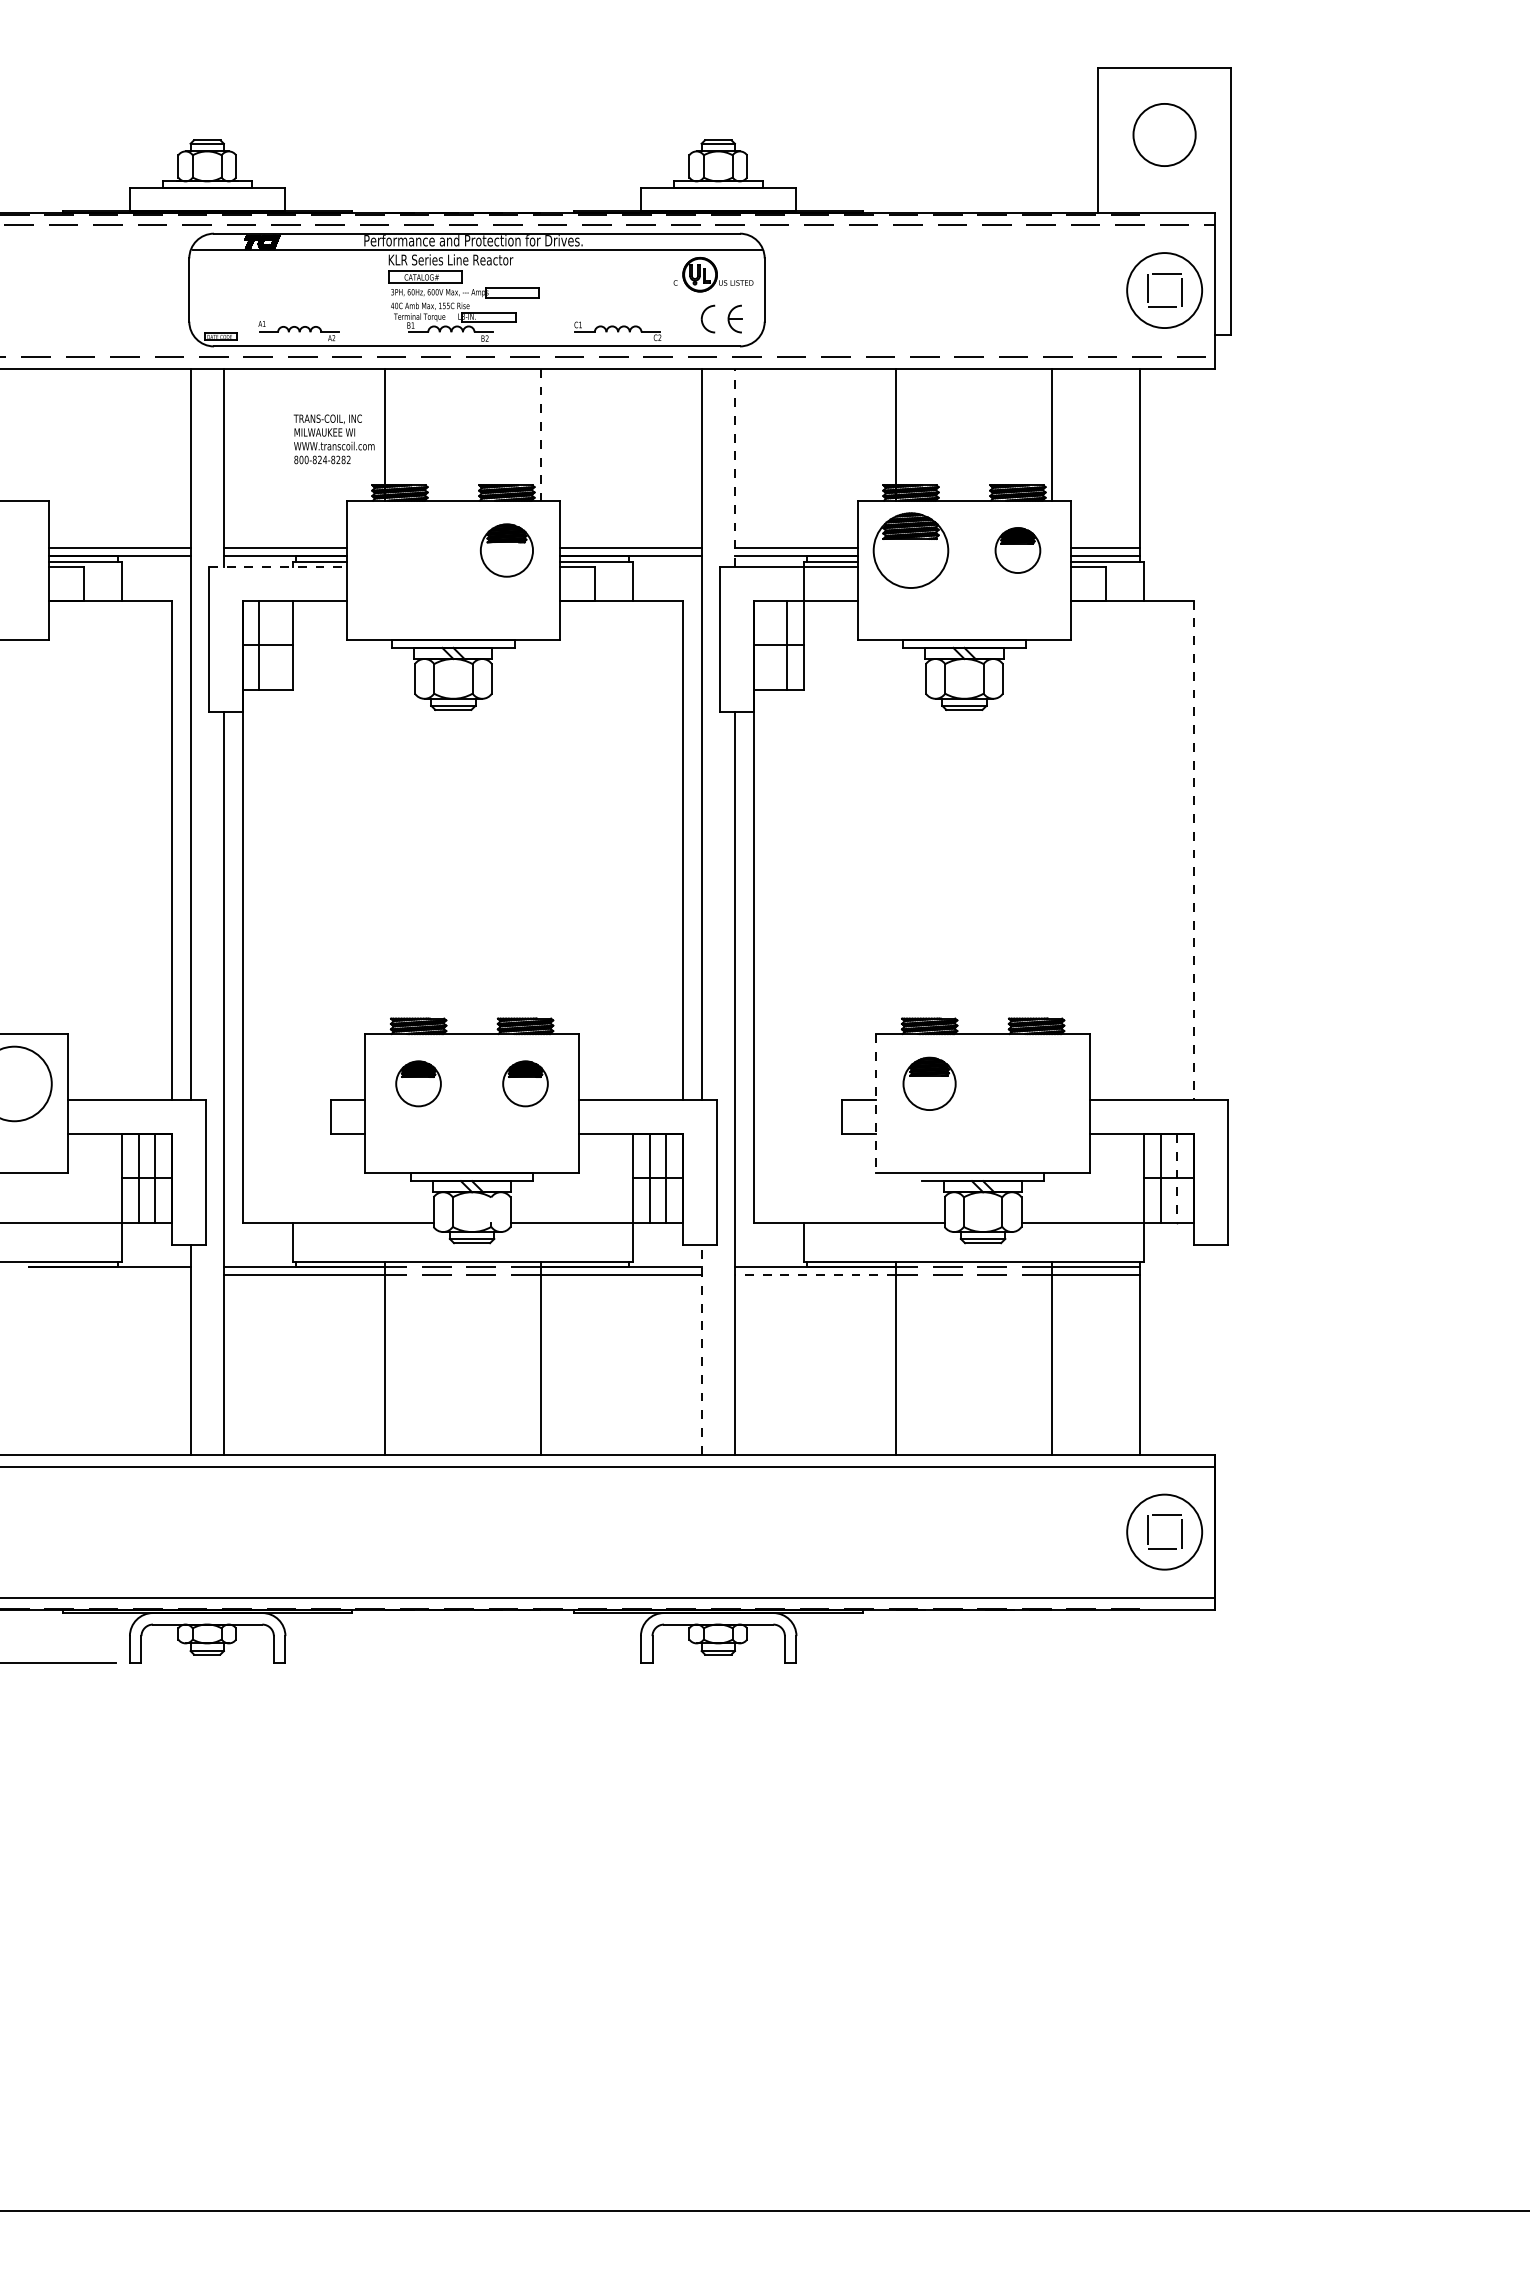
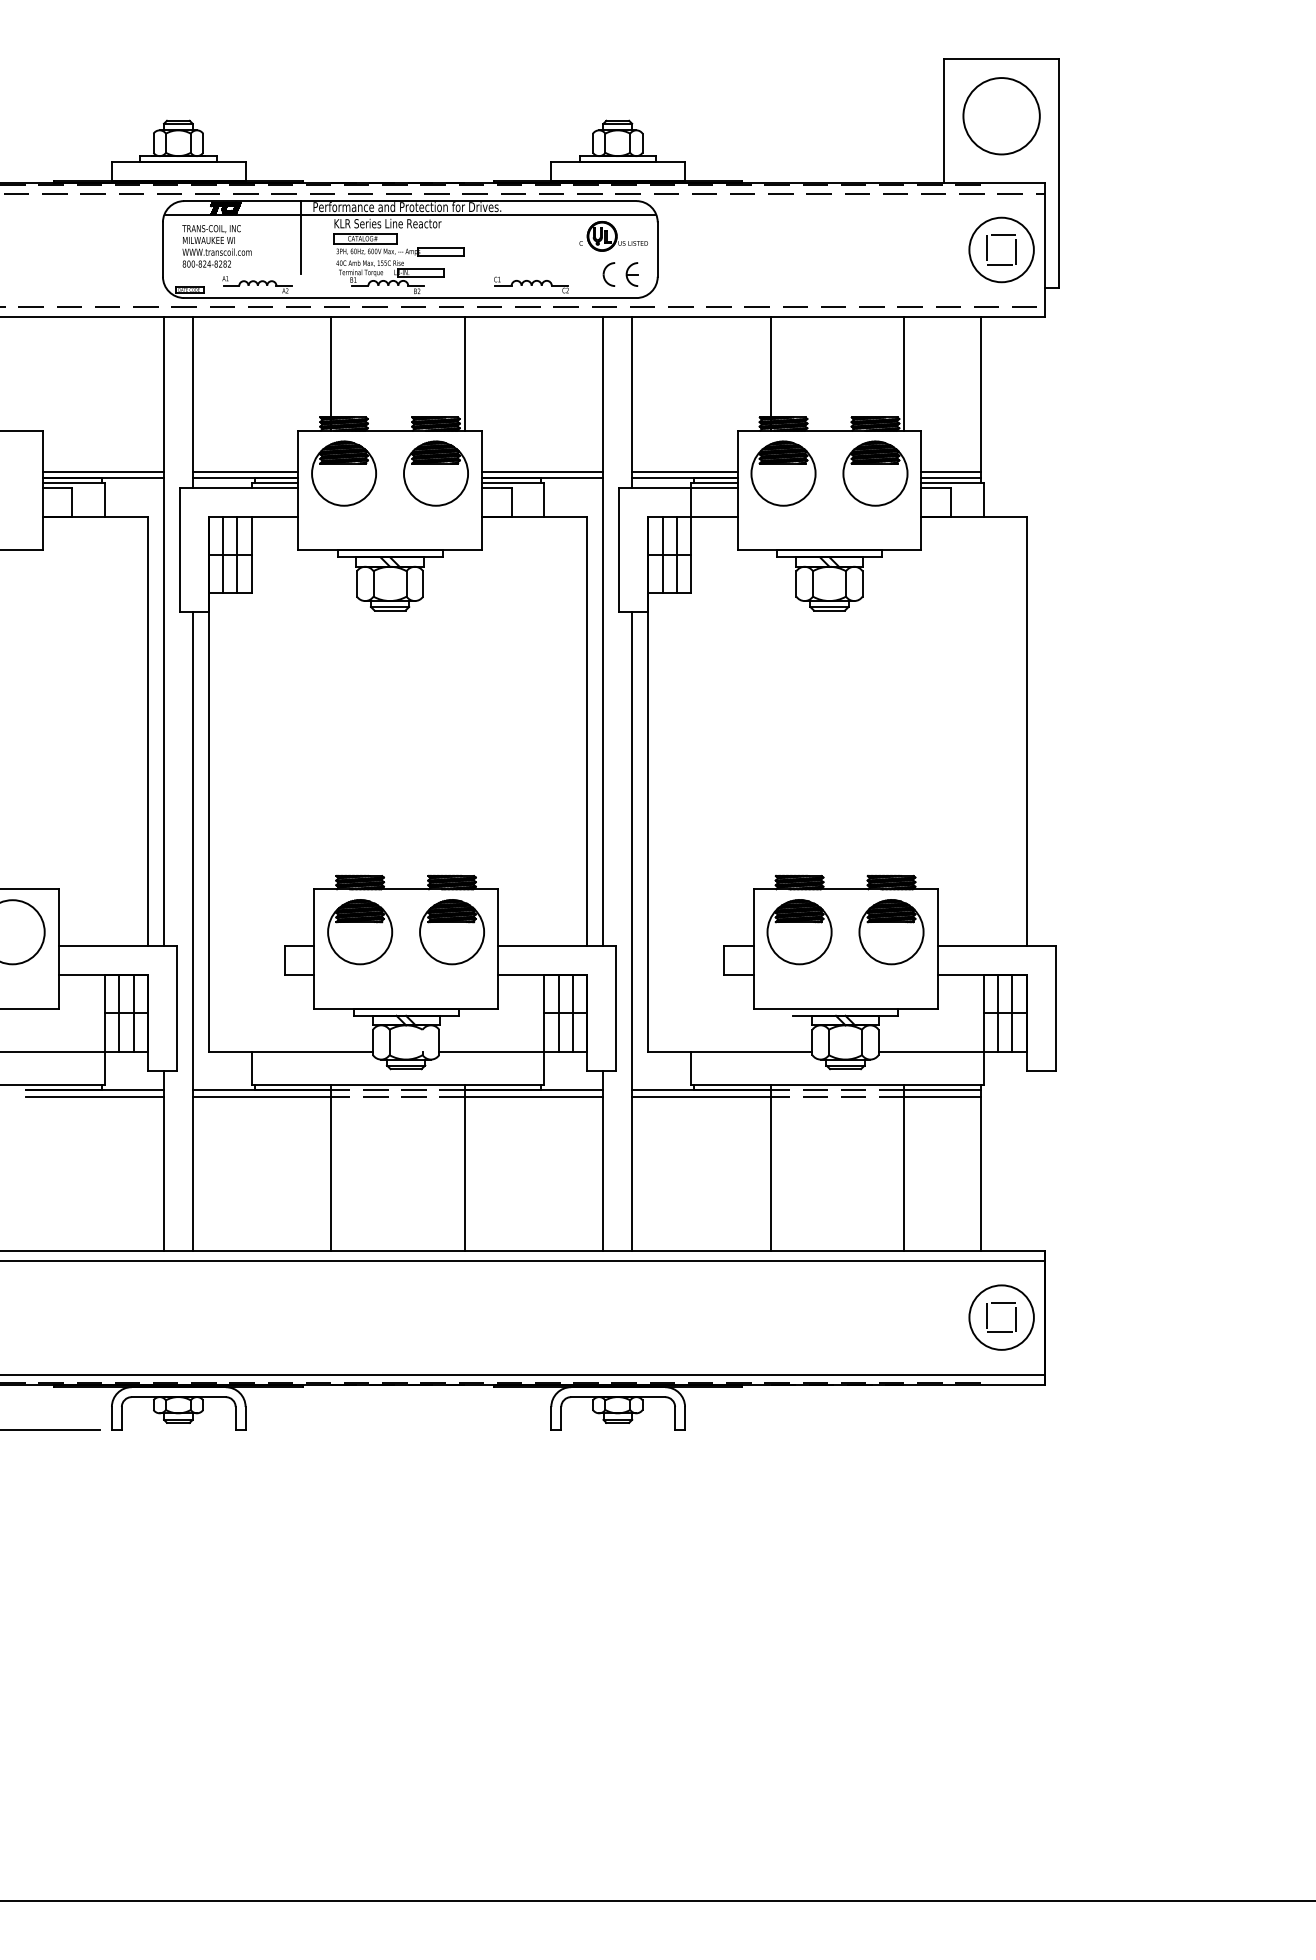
circle: (1164, 134) -> (1001, 115), size x1.43
line: (350, 275) -> (301, 237), added
line: (540, 434) -> (464, 373), dashed -> solid
text: (333, 439) -> (216, 246), moved
line: (734, 467) -> (631, 402), dashed -> solid
part: (399, 550) -> (343, 473), added
part: (506, 550) -> (435, 473), size x1.43
part: (1017, 550) -> (875, 473), size x1.67
line: (277, 566) -> (238, 487), dashed -> solid
line: (275, 644) -> (237, 554), added
line: (770, 644) -> (662, 554), added
line: (1193, 850) -> (1026, 731), dashed -> solid
part: (418, 1083) -> (360, 931), size x1.67
part: (525, 1083) -> (452, 931), size x1.67
part: (929, 1083) -> (799, 931), size x1.43
part: (1036, 1083) -> (891, 931), added
line: (876, 1103) -> (753, 949), dashed -> solid
line: (1177, 1178) -> (1012, 1013), dashed -> solid
line: (109, 1275) -> (94, 1096), added
line: (815, 1275) -> (701, 1096), dashed -> solid
line: (701, 1349) -> (603, 1160), dashed -> solid

